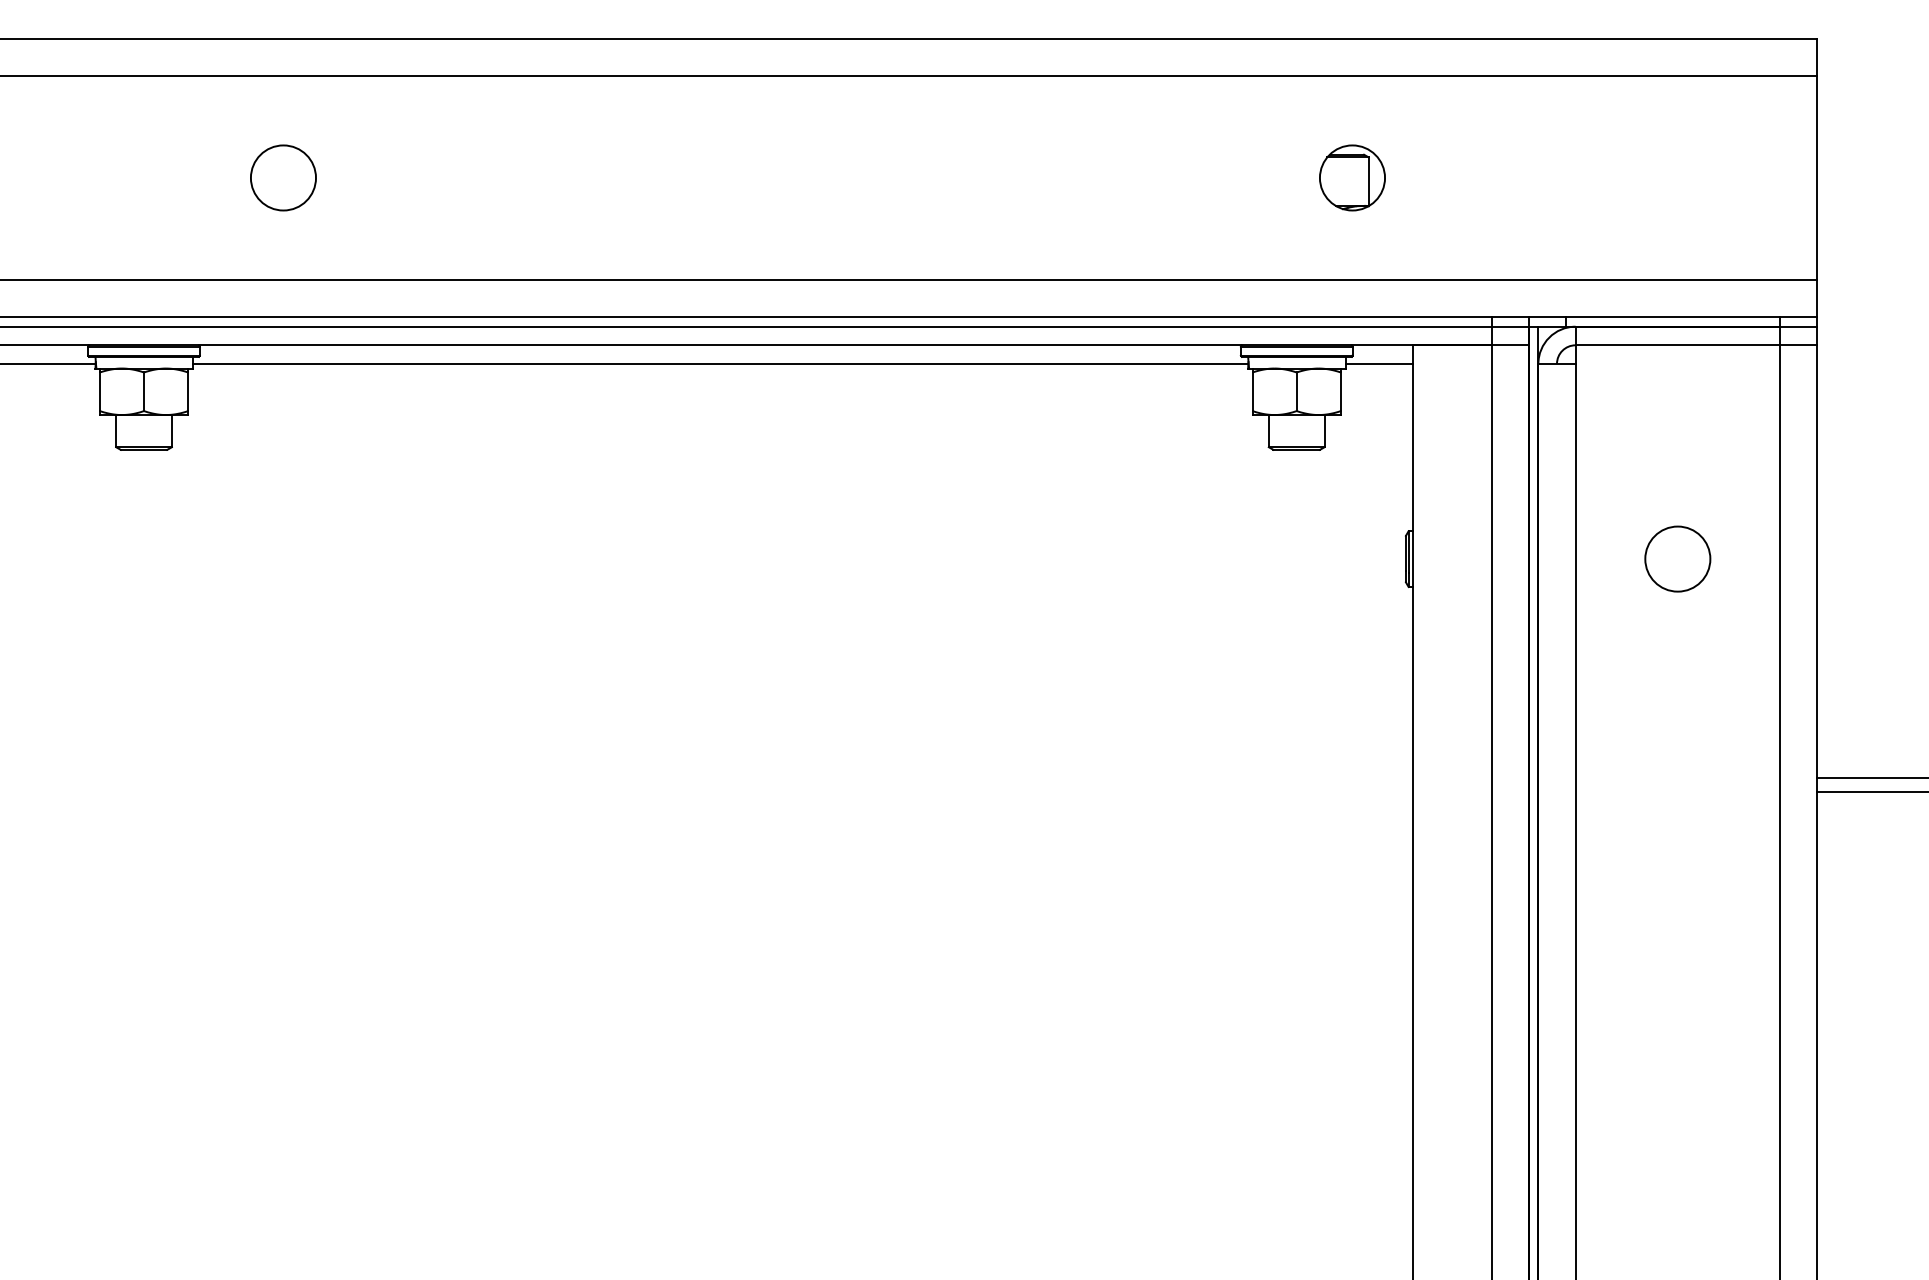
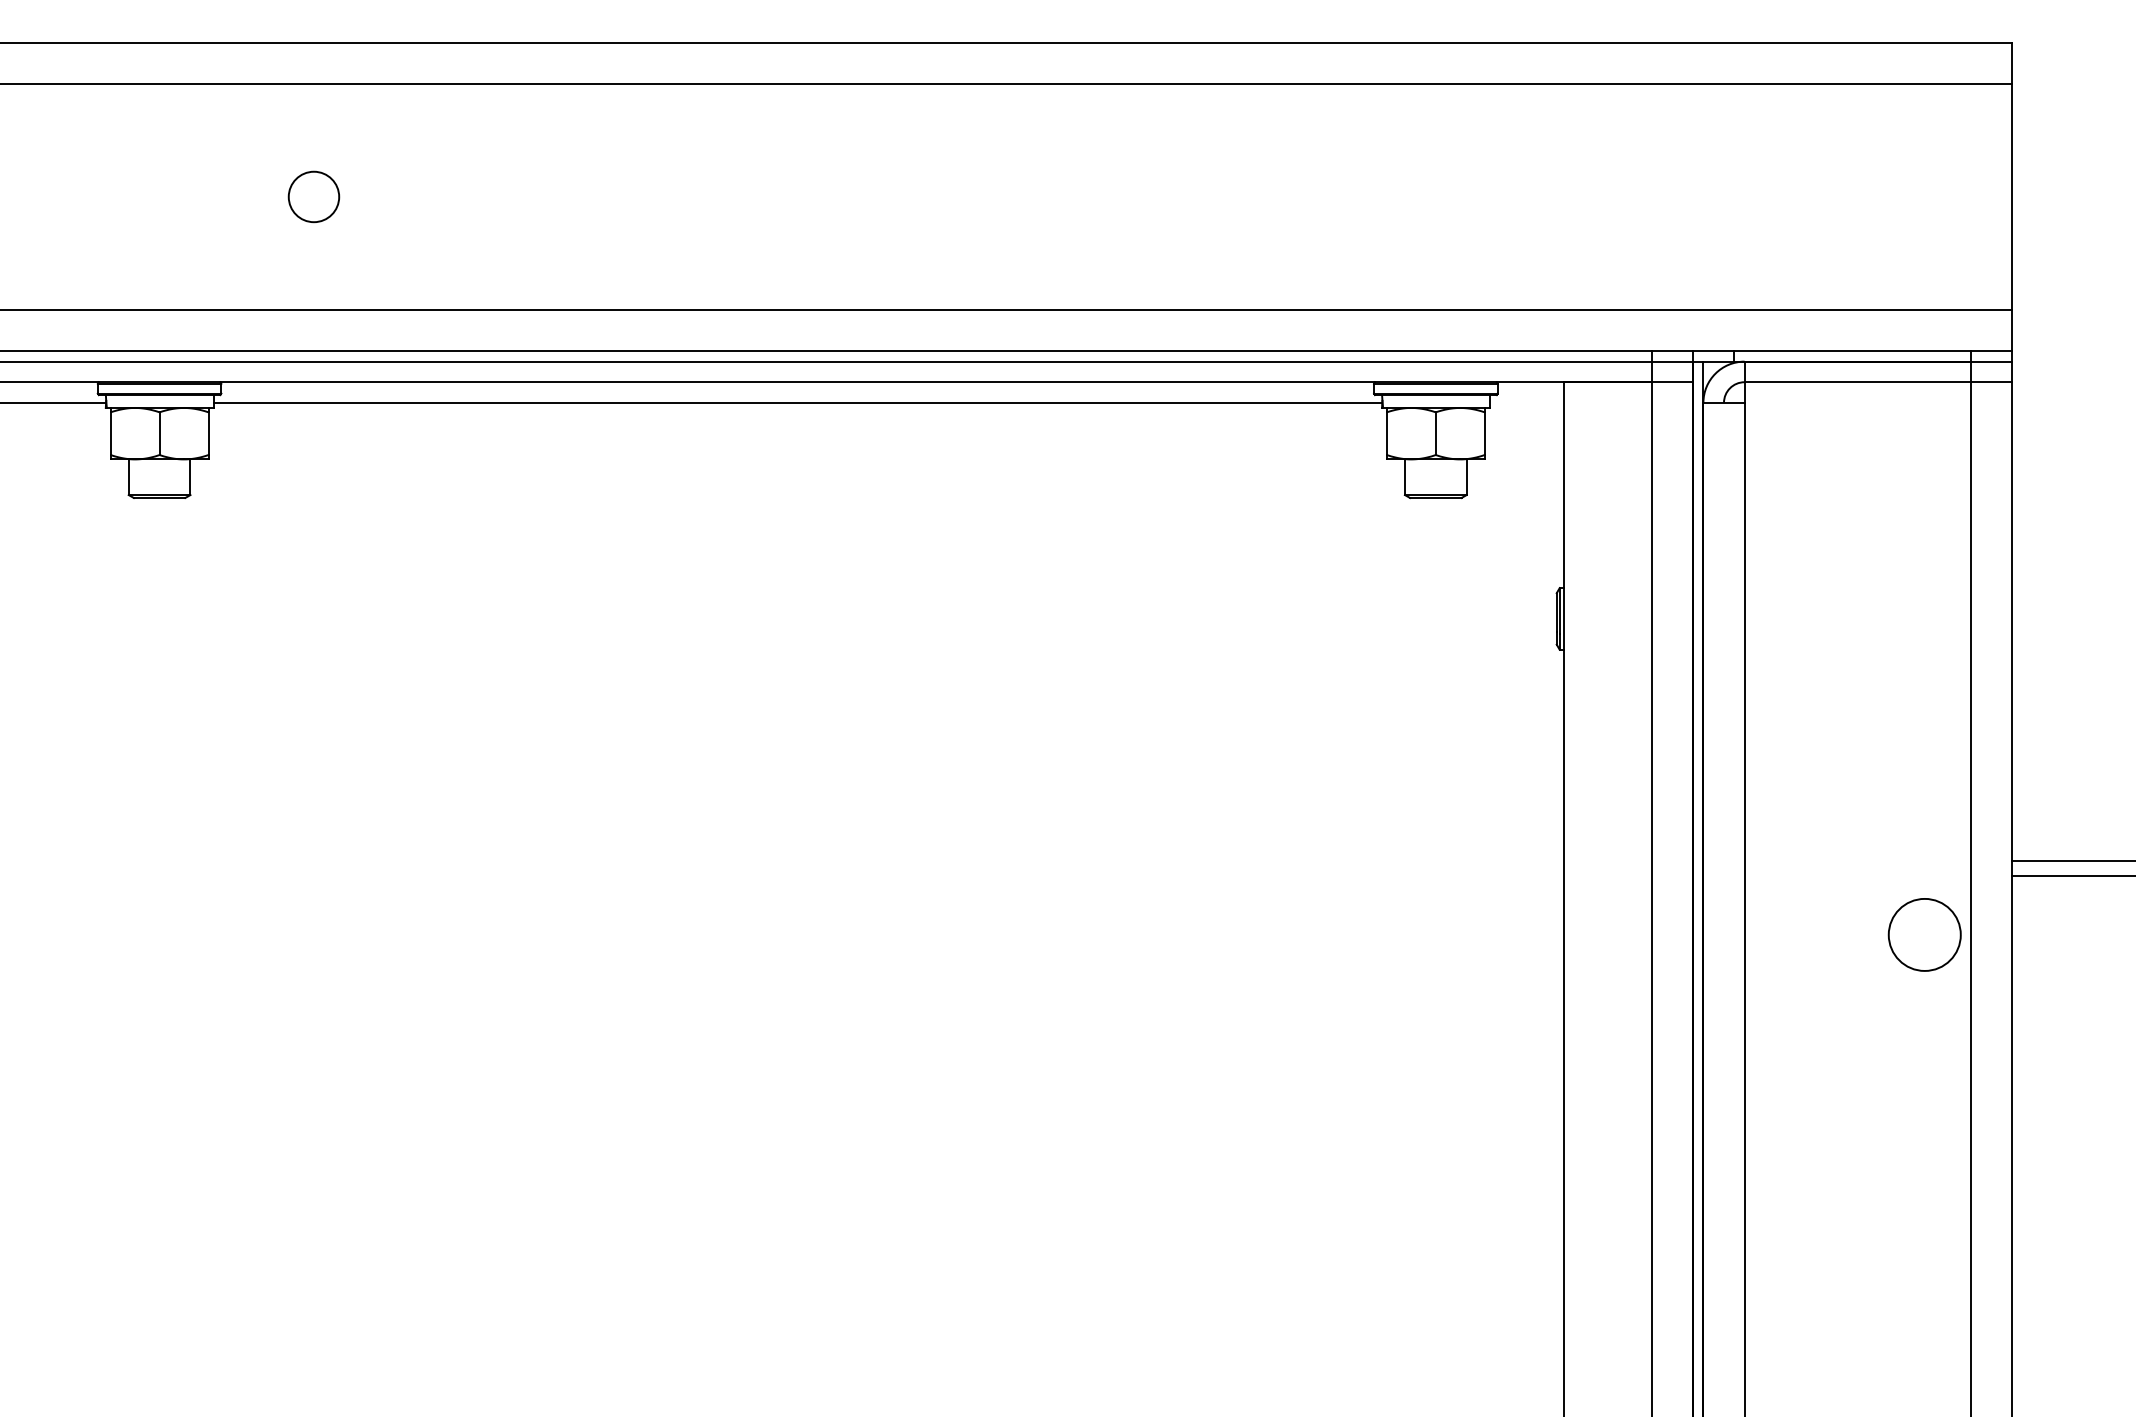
circle: (283, 177) -> (313, 196), size x0.7
part: (1352, 177) -> (1497, 196), removed
line: (1378, 363) -> (1526, 402), removed
circle: (1677, 558) -> (1924, 934), moved

